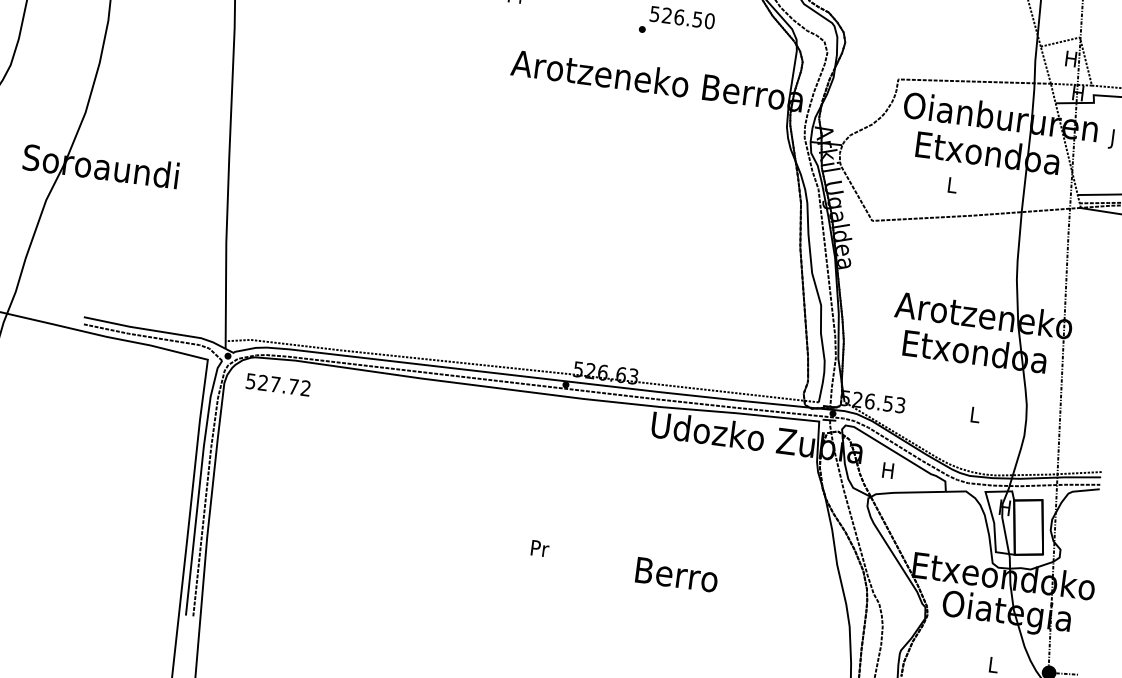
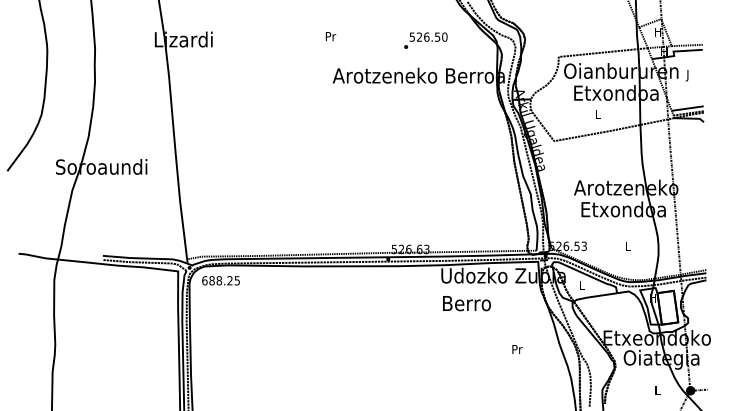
text: (277, 384) -> (220, 280), 527.72 -> 688.25
text: (887, 471) -> (581, 285), H -> L
text: (540, 548) -> (517, 349), moved
text: (676, 574) -> (466, 303), moved

